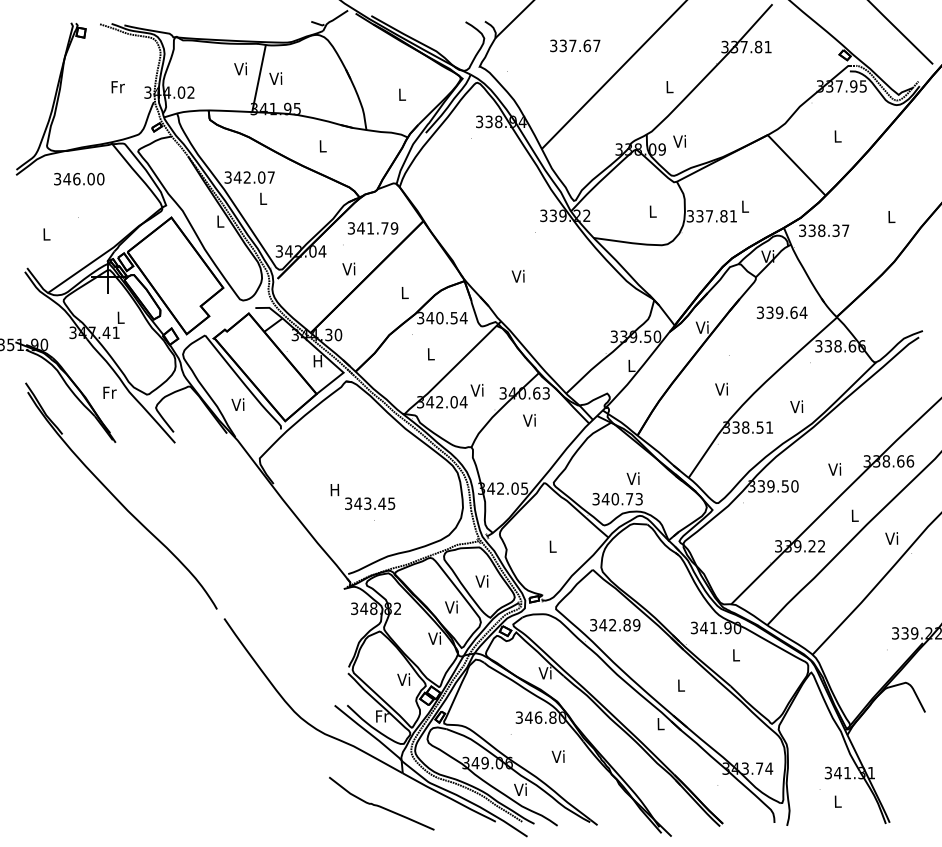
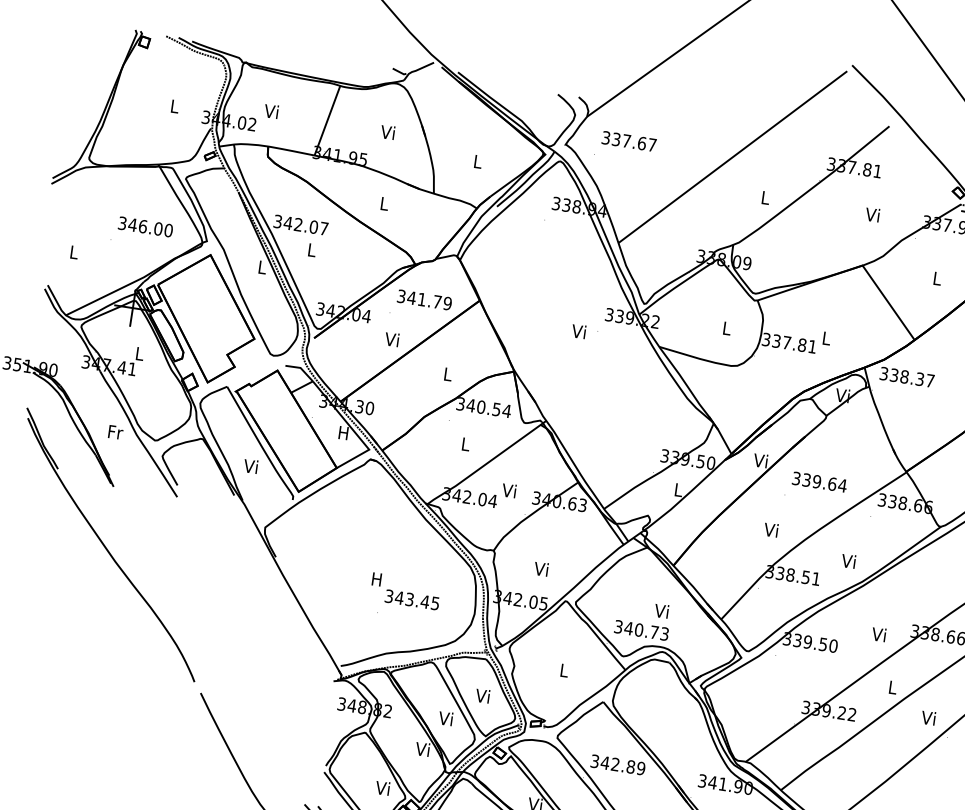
text: (575, 45) -> (629, 141), moved
text: (240, 68) -> (271, 110), moved
text: (275, 78) -> (387, 132), moved
text: (117, 87) -> (174, 106), Fr -> L
text: (679, 141) -> (872, 214), moved
text: (79, 178) -> (146, 226), moved
text: (517, 276) -> (578, 331), moved
text: (781, 312) -> (819, 481), moved
text: (529, 420) -> (541, 569), moved
text: (362, 496) -> (405, 590), moved

